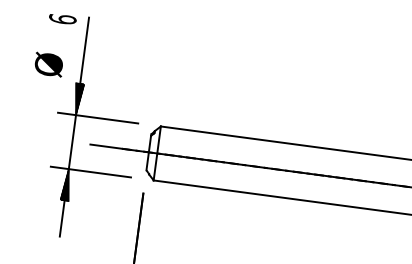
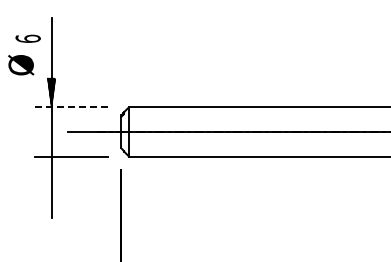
text: (62, 18) -> (27, 38), moved
line: (97, 118) -> (71, 107), solid -> dashed
hatch: (66, 184) -> (51, 170), removed

